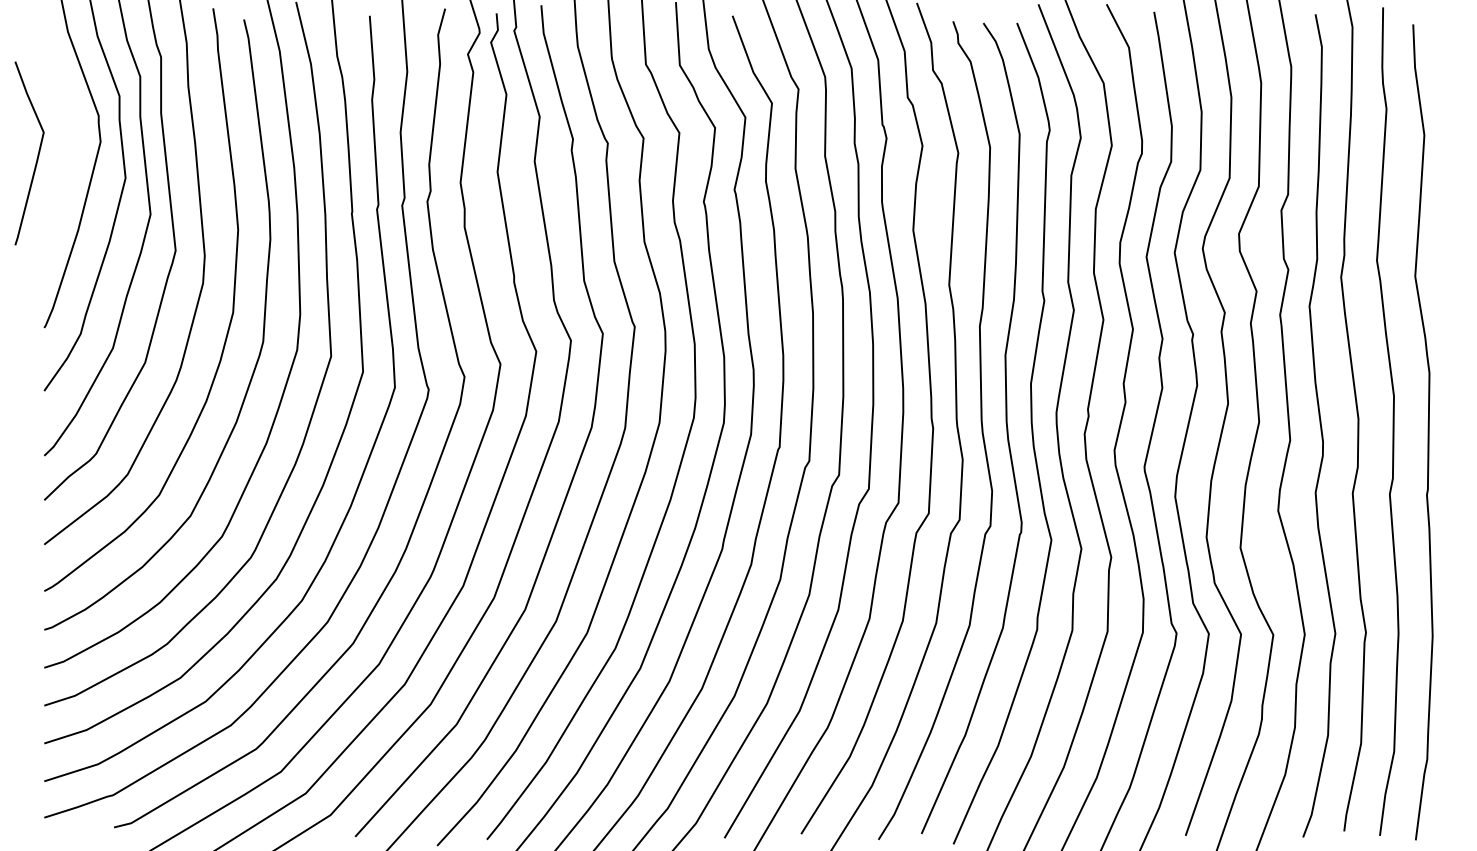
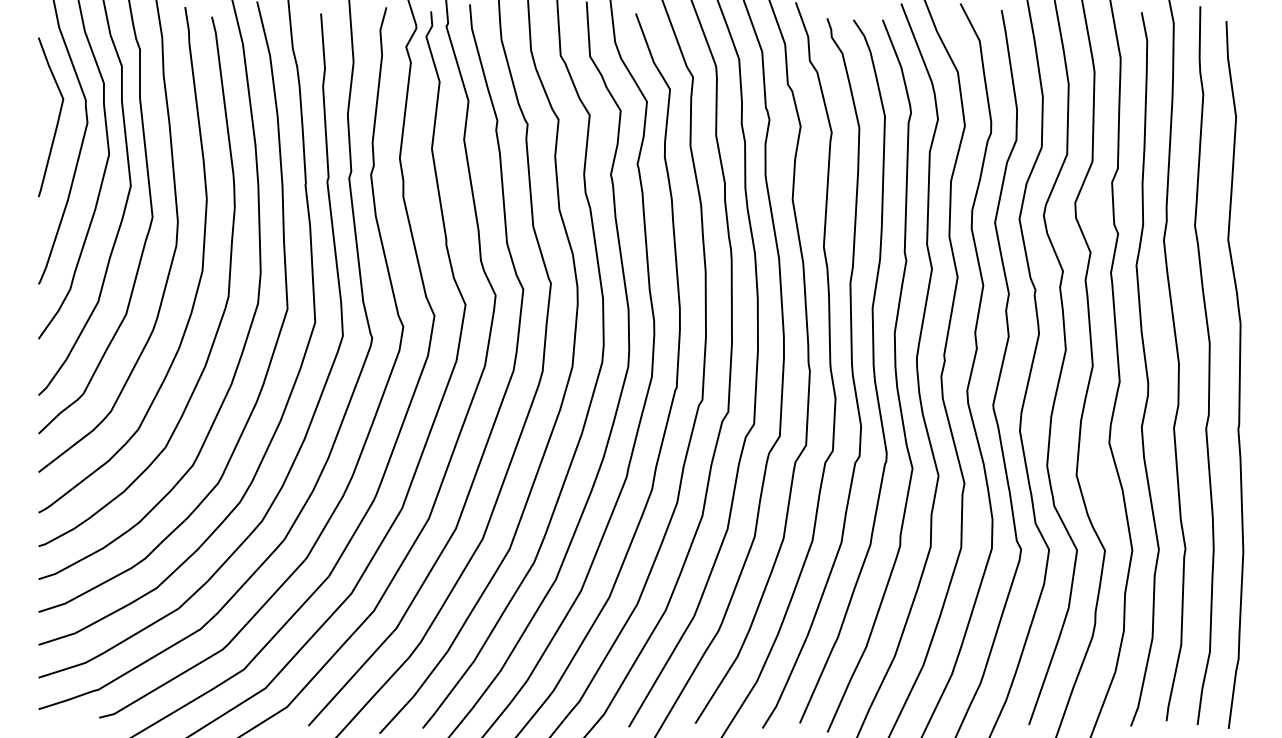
curve: (37, 154) -> (57, 118), moved

